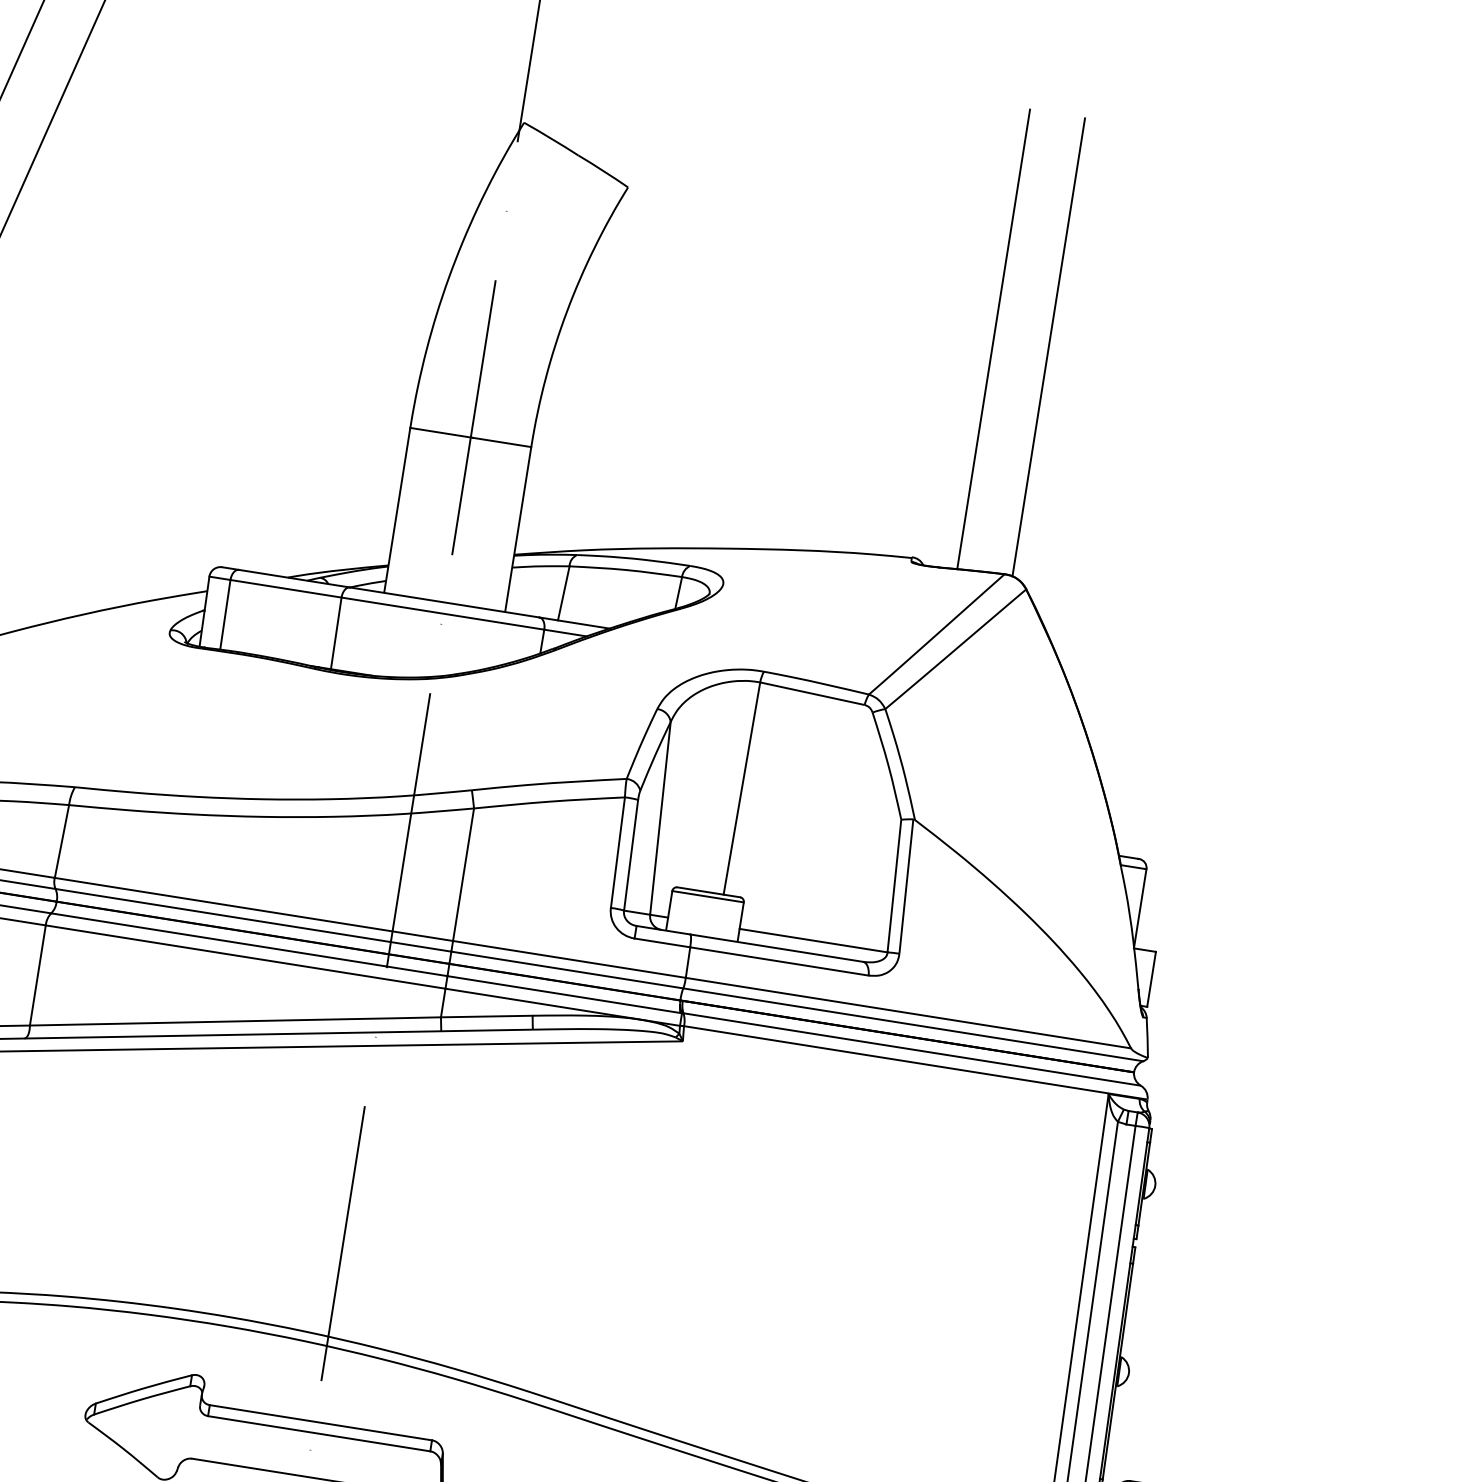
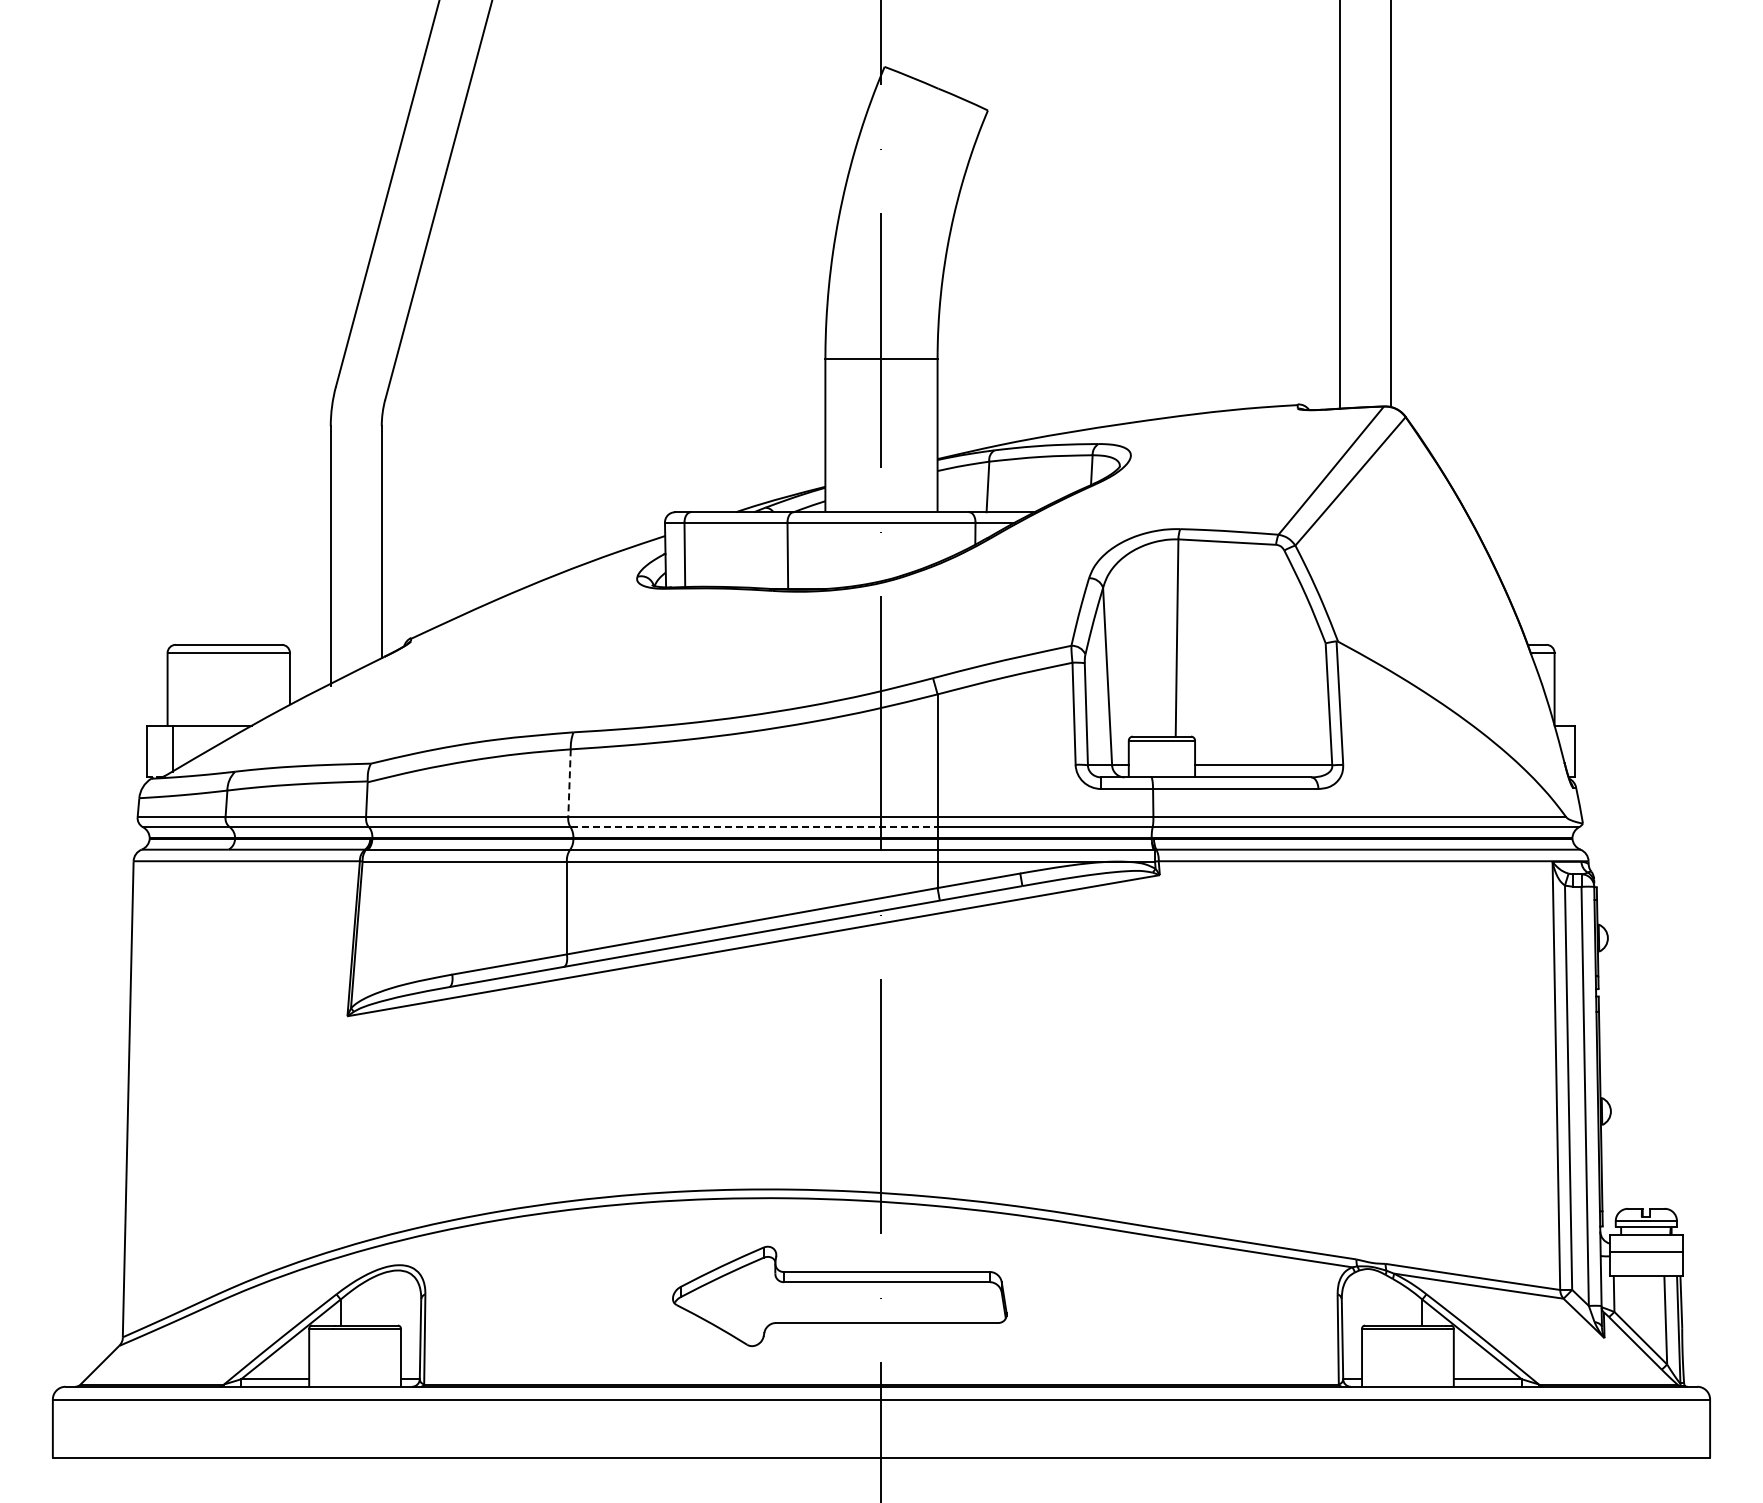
line: (61, 841) -> (569, 783), solid -> dashed
line: (253, 920) -> (754, 827), solid -> dashed

